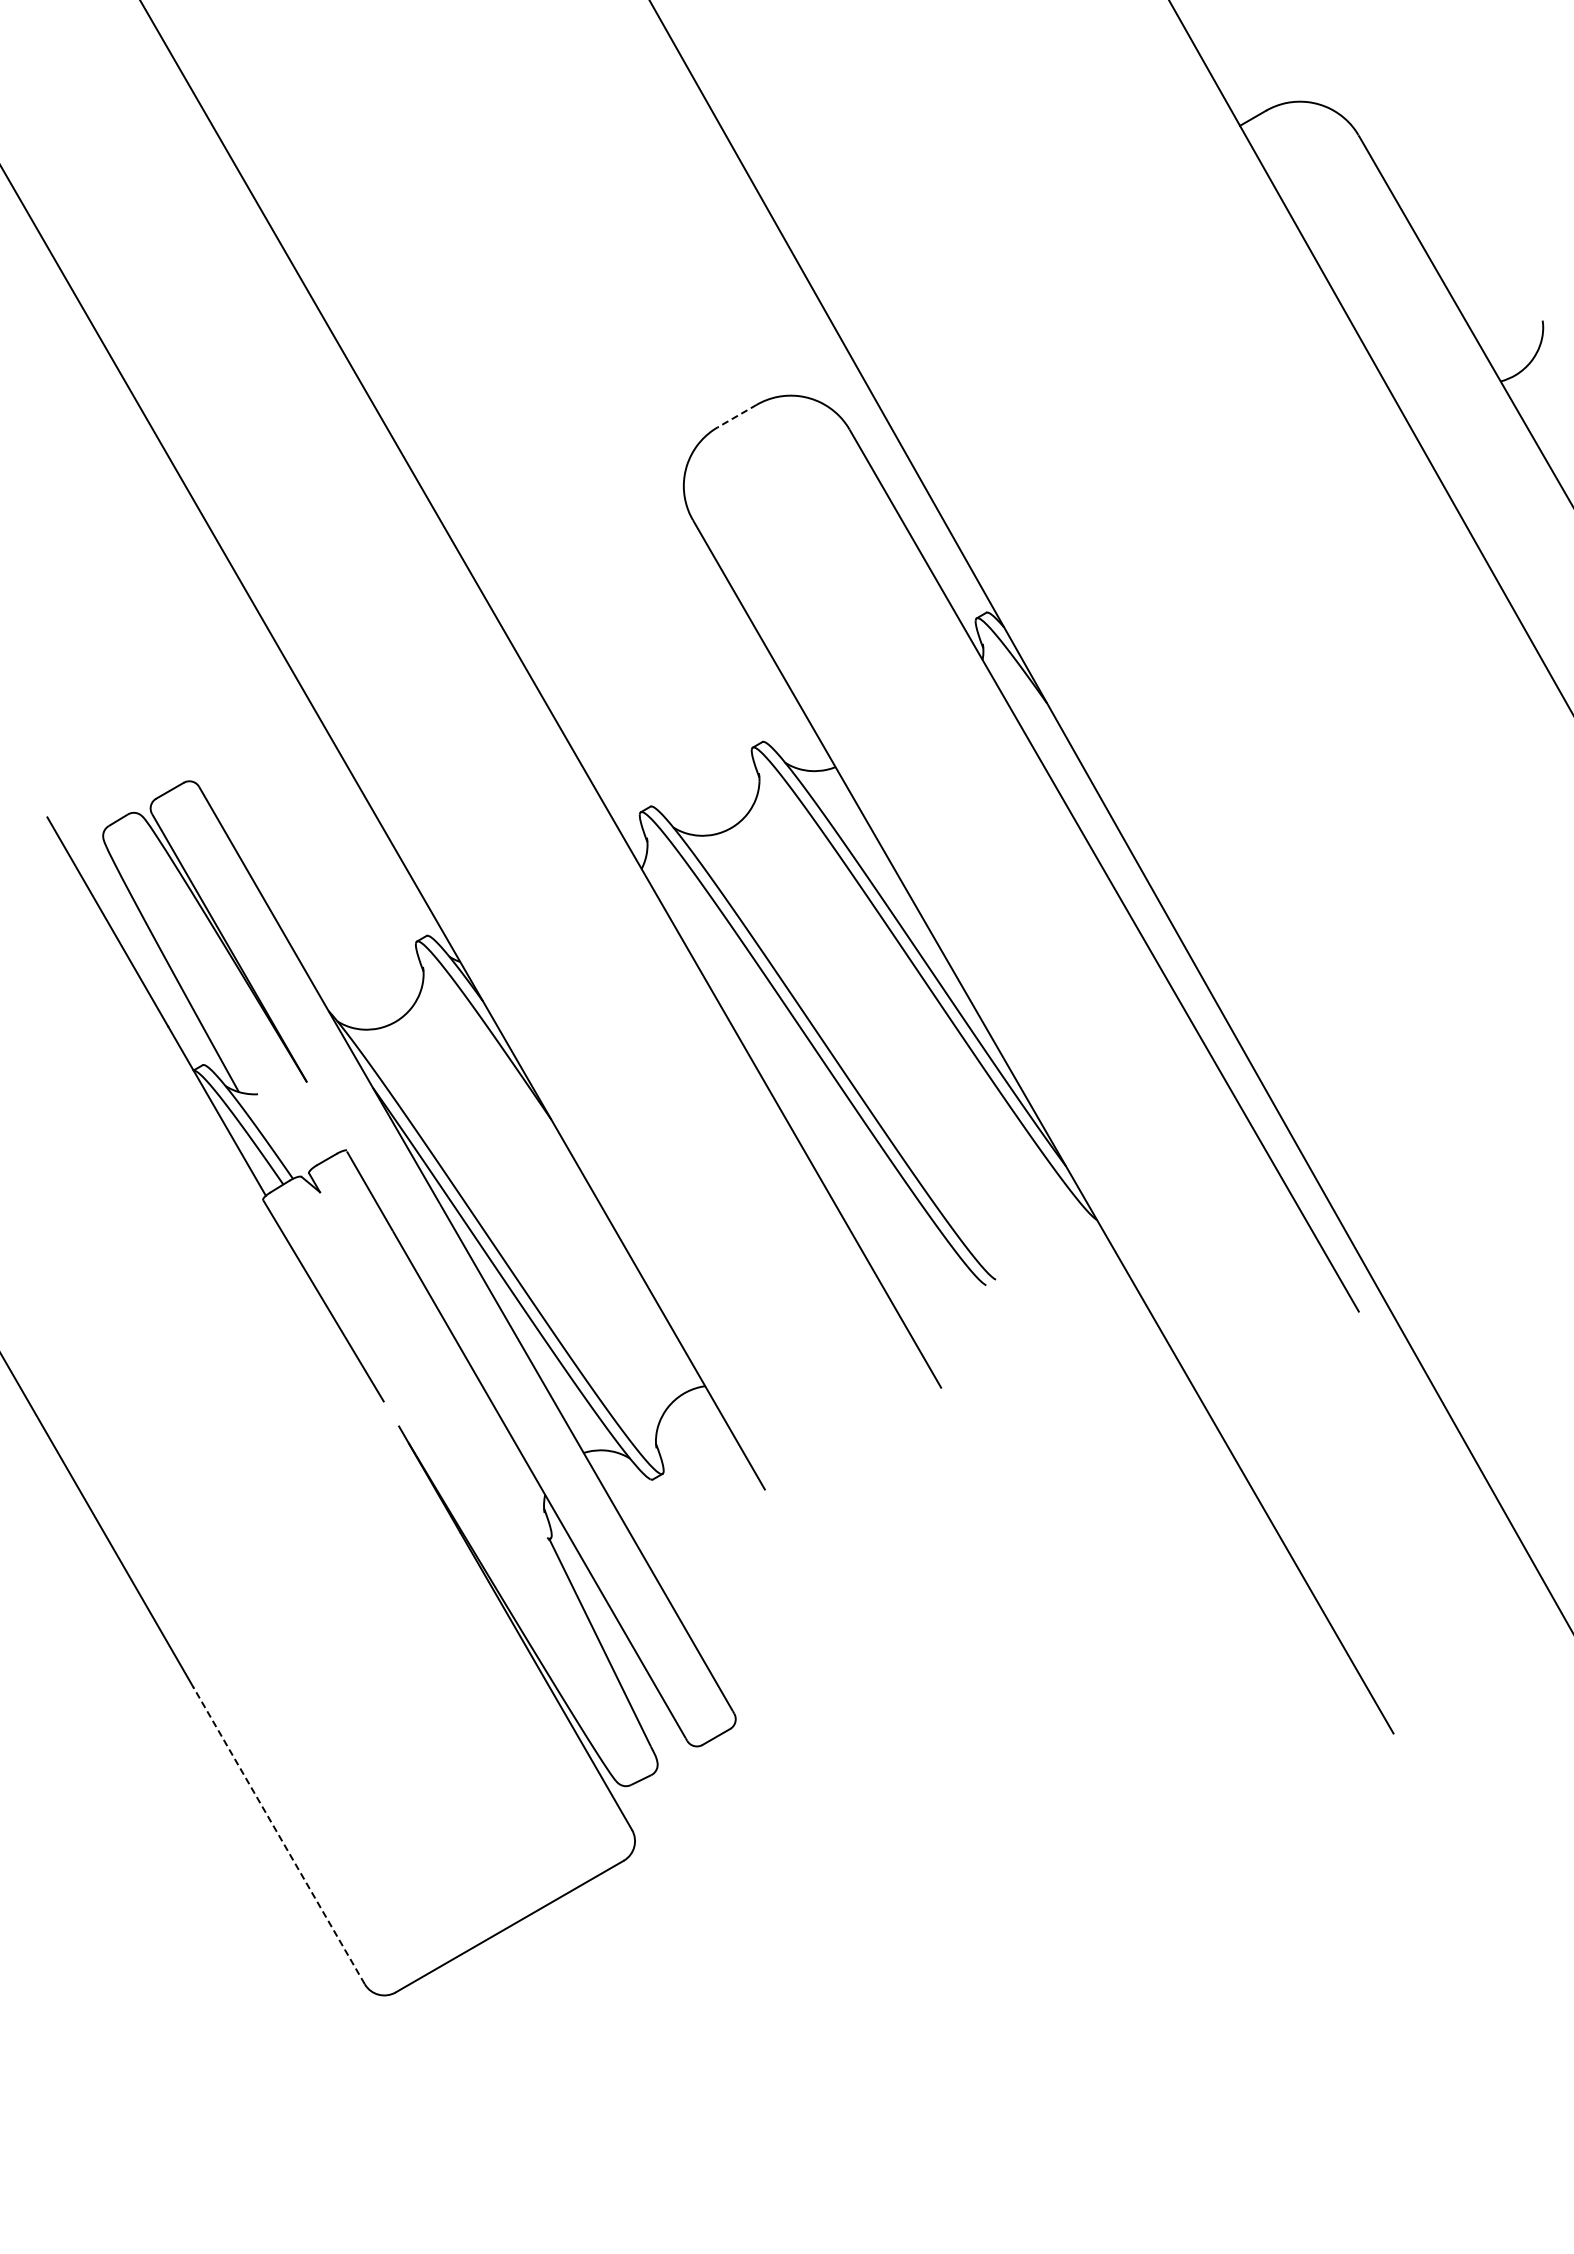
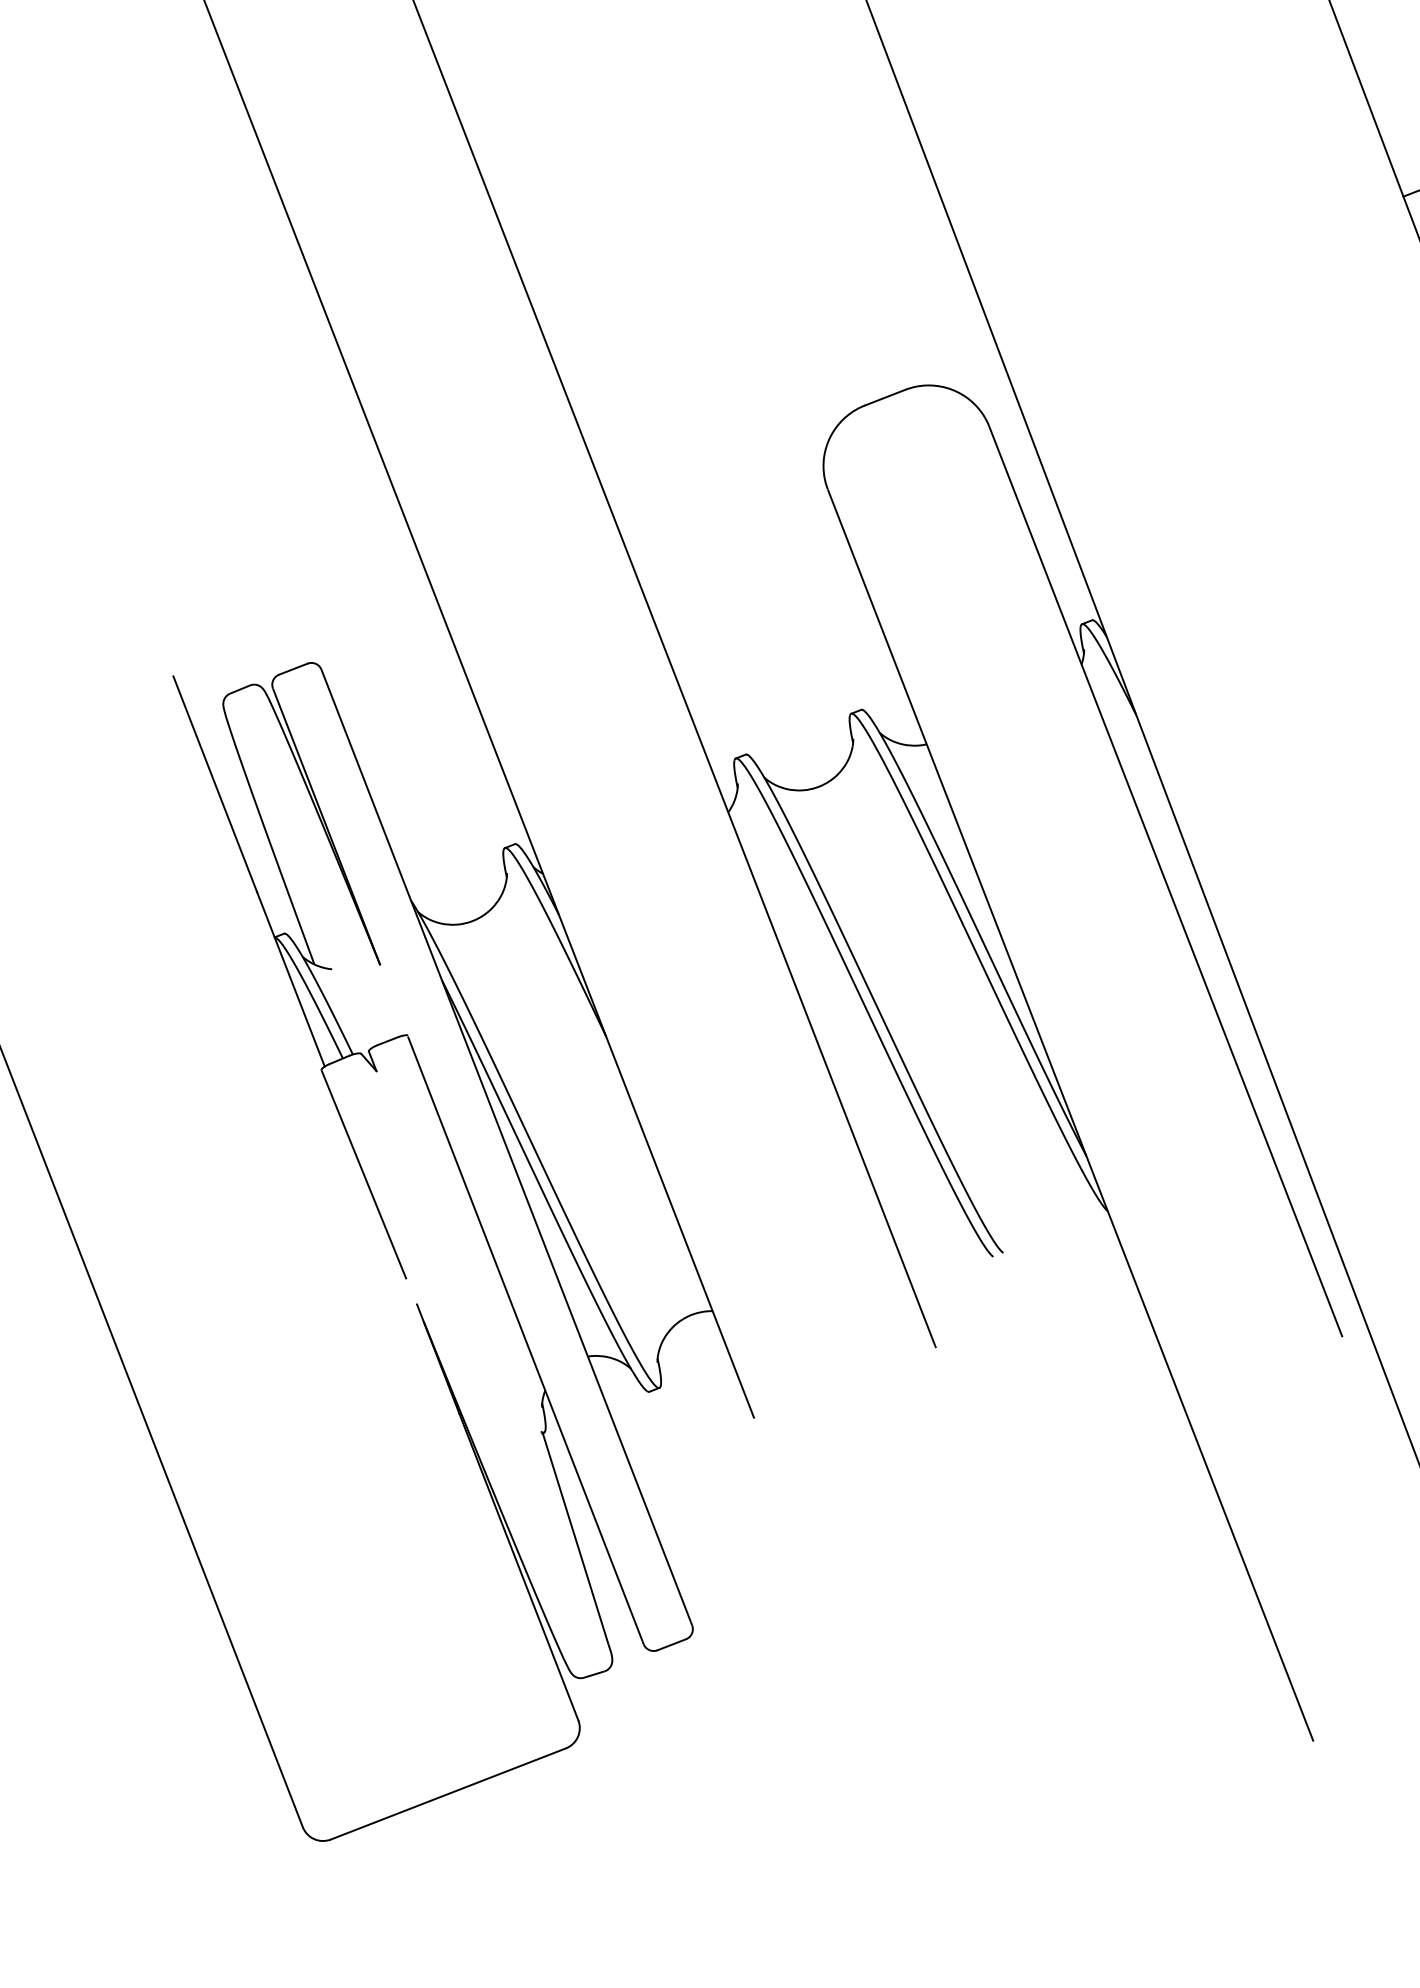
line: (737, 416) -> (885, 398), dashed -> solid
line: (279, 1835) -> (243, 1673), dashed -> solid

